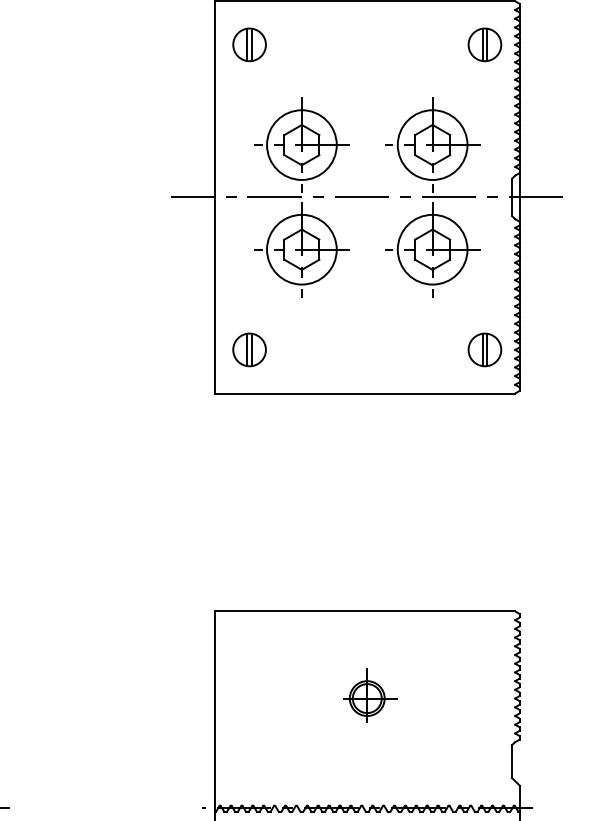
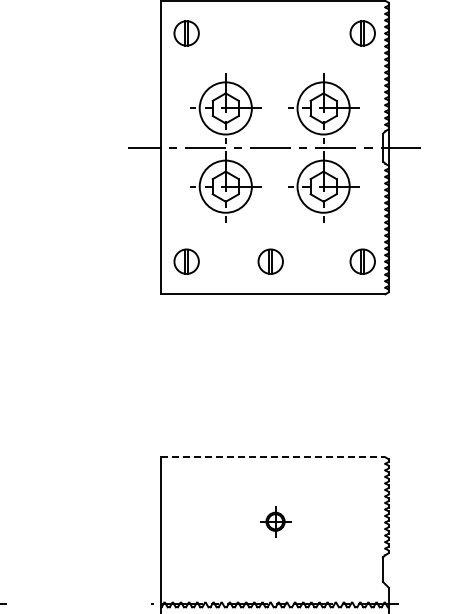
part: (361, 349) -> (270, 261), added
line: (365, 611) -> (273, 457), solid -> dashed
part: (370, 694) -> (277, 519), size x0.7

